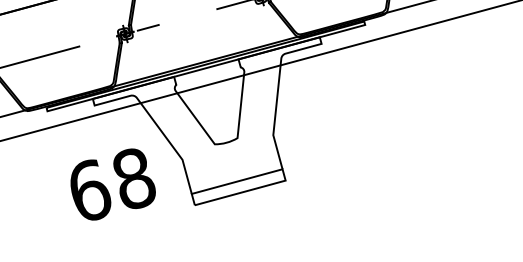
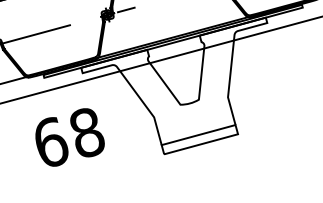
text: (112, 184) -> (69, 137), moved

